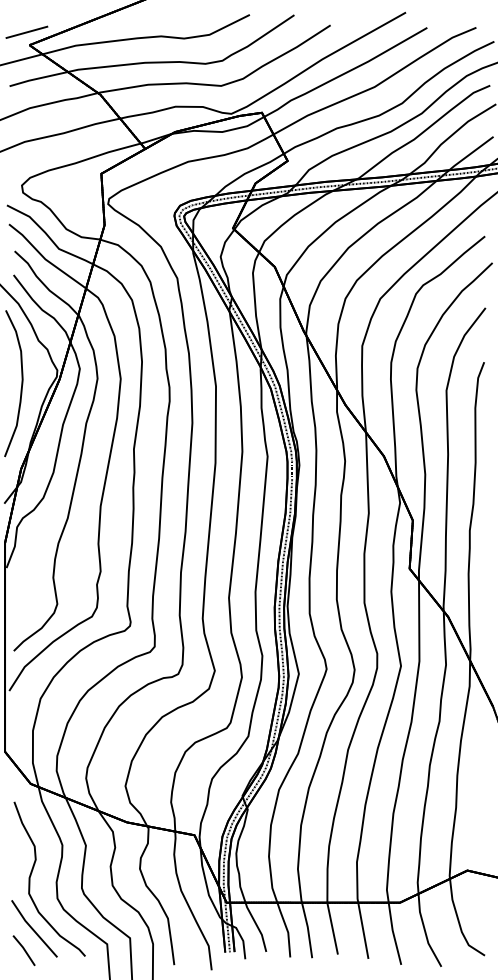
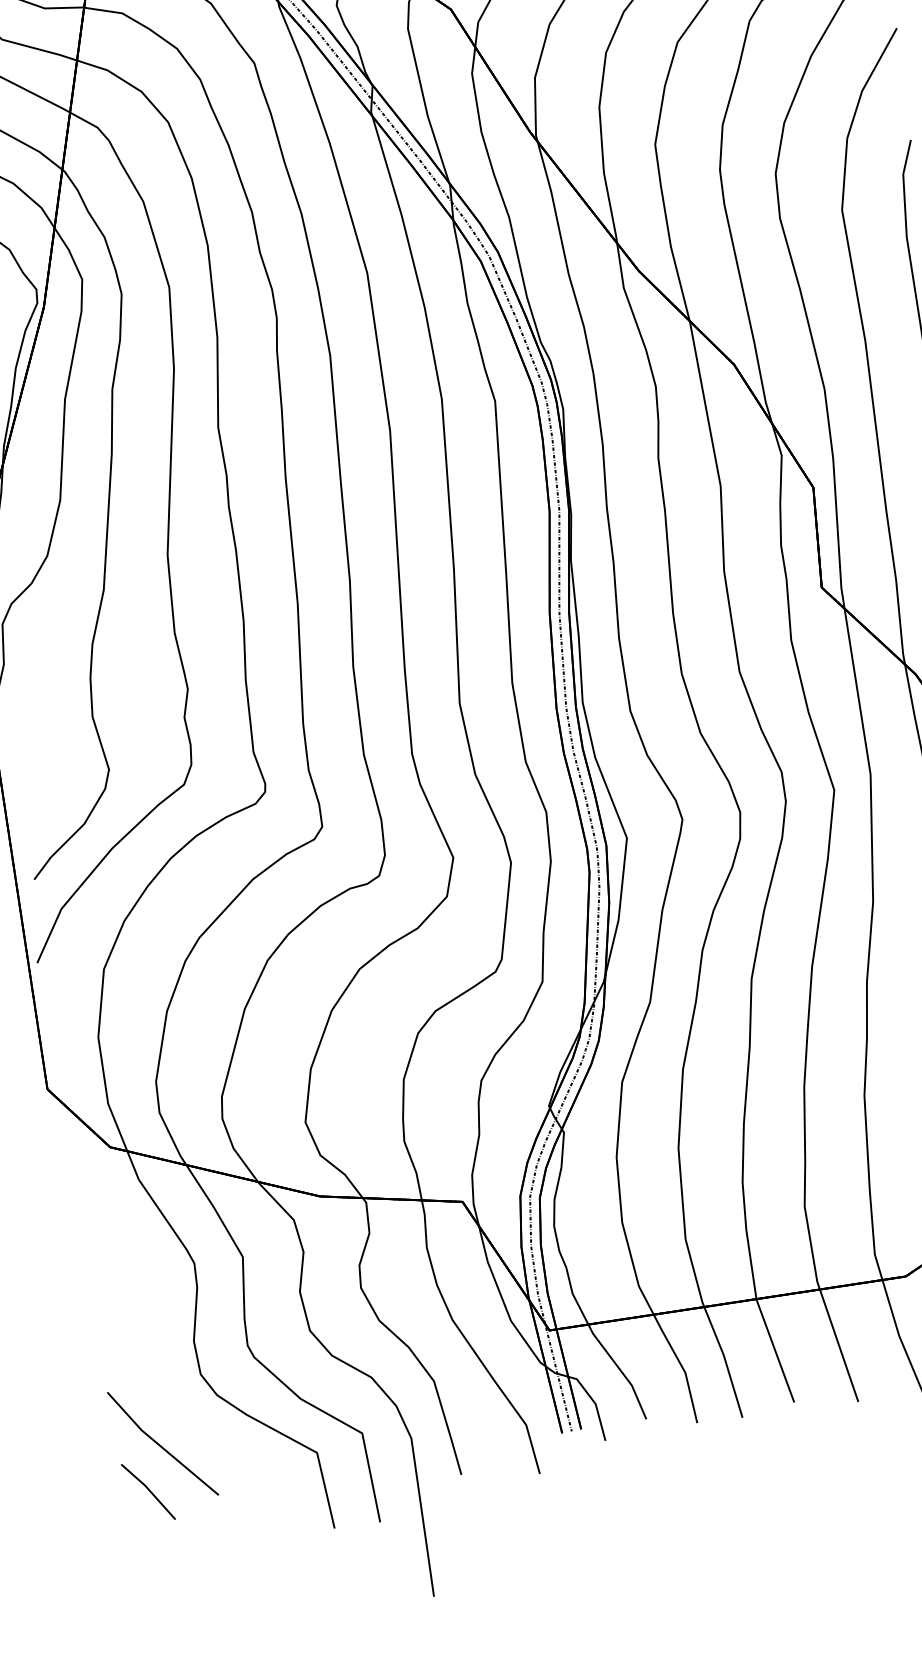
curve: (32, 873) -> (141, 1330), removed

